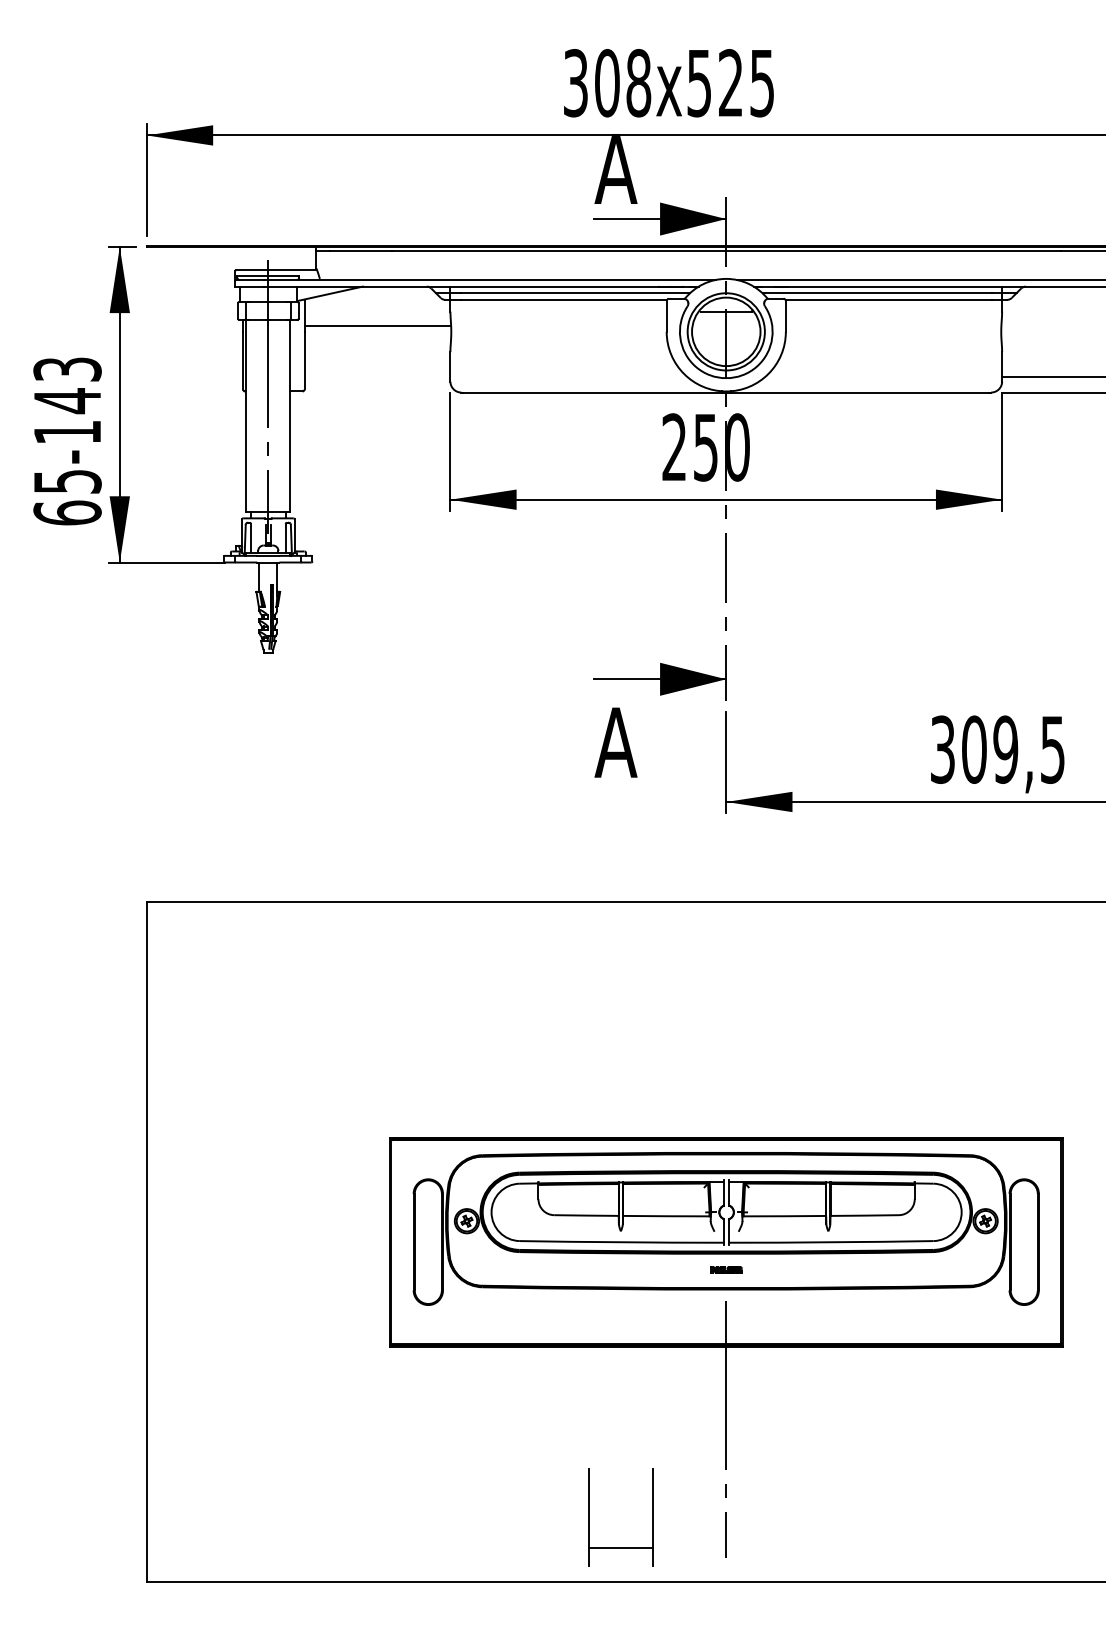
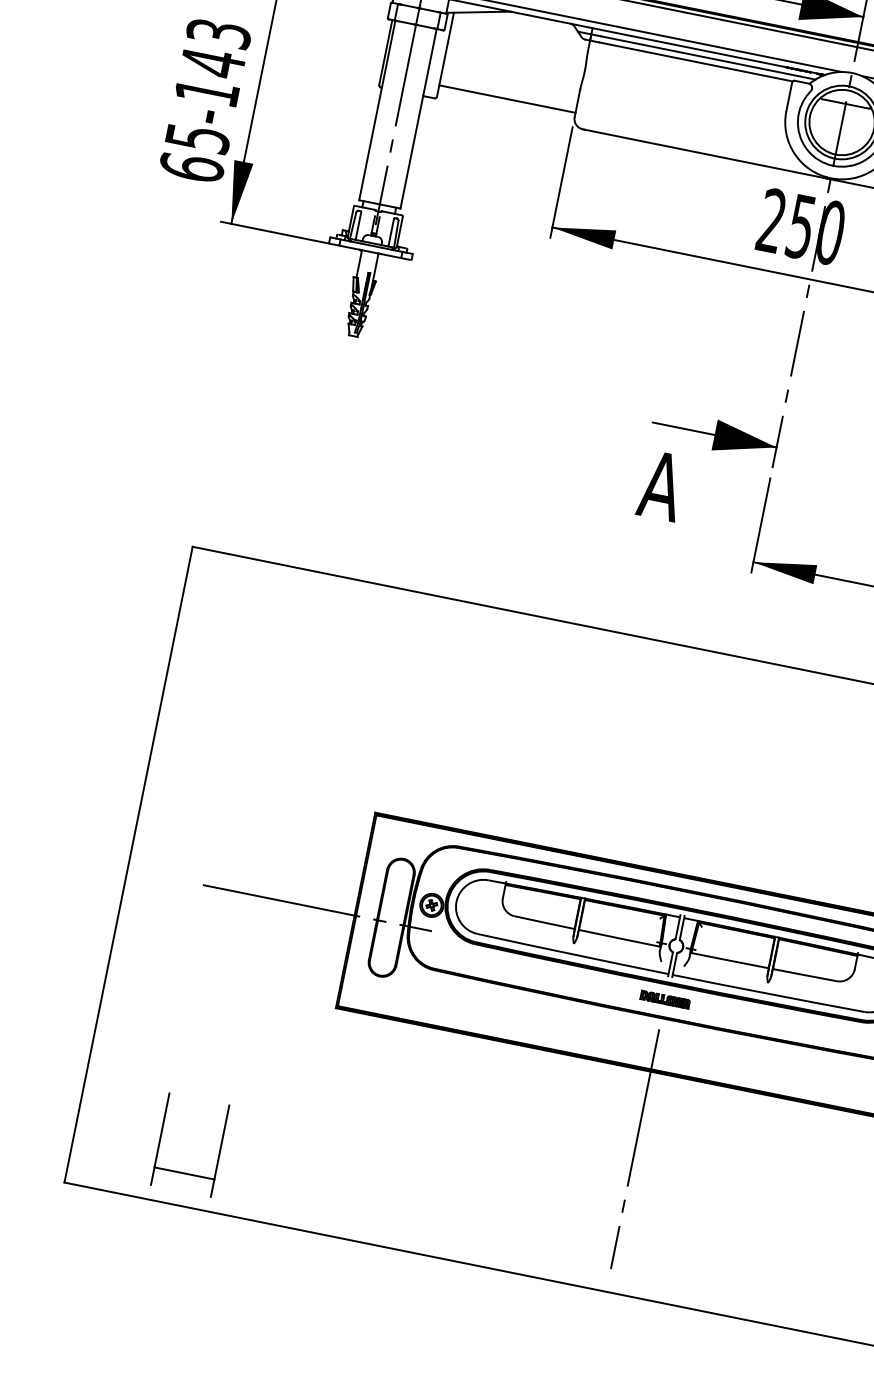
line: (377, 326) -> (507, 99), moved
line: (349, 1247) -> (317, 907), added
part: (726, 1269) -> (665, 999), size x1.67
part: (620, 1547) -> (183, 1172), moved

